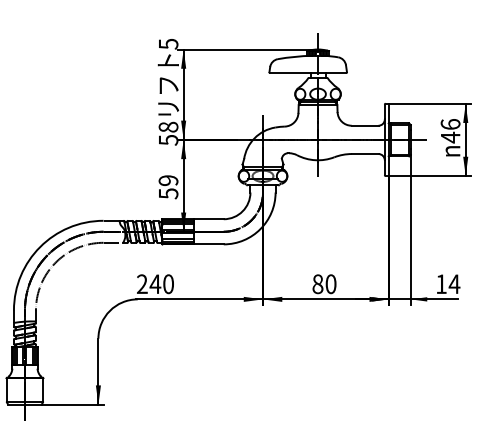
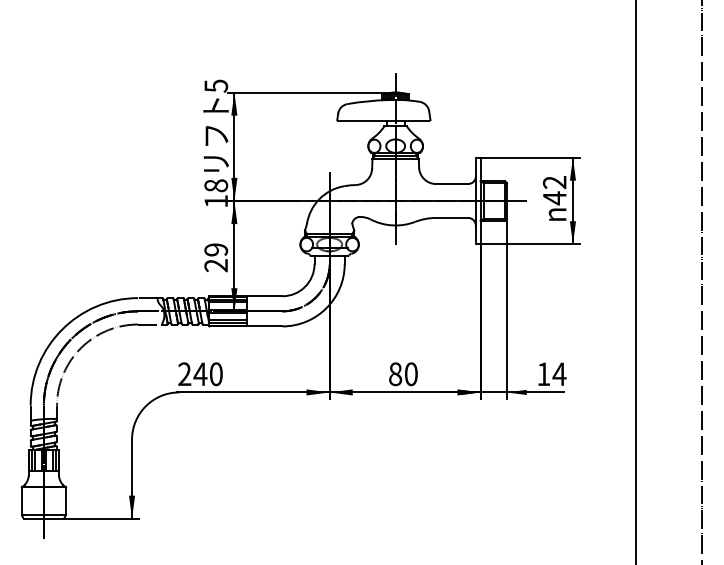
text: (450, 124) -> (554, 182), 46 -> 42
text: (168, 140) -> (216, 201), 58 -> 18
text: (168, 193) -> (216, 265), 59 -> 29

